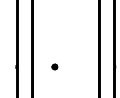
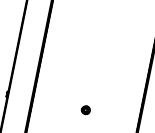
part: (54, 66) -> (85, 109), moved

